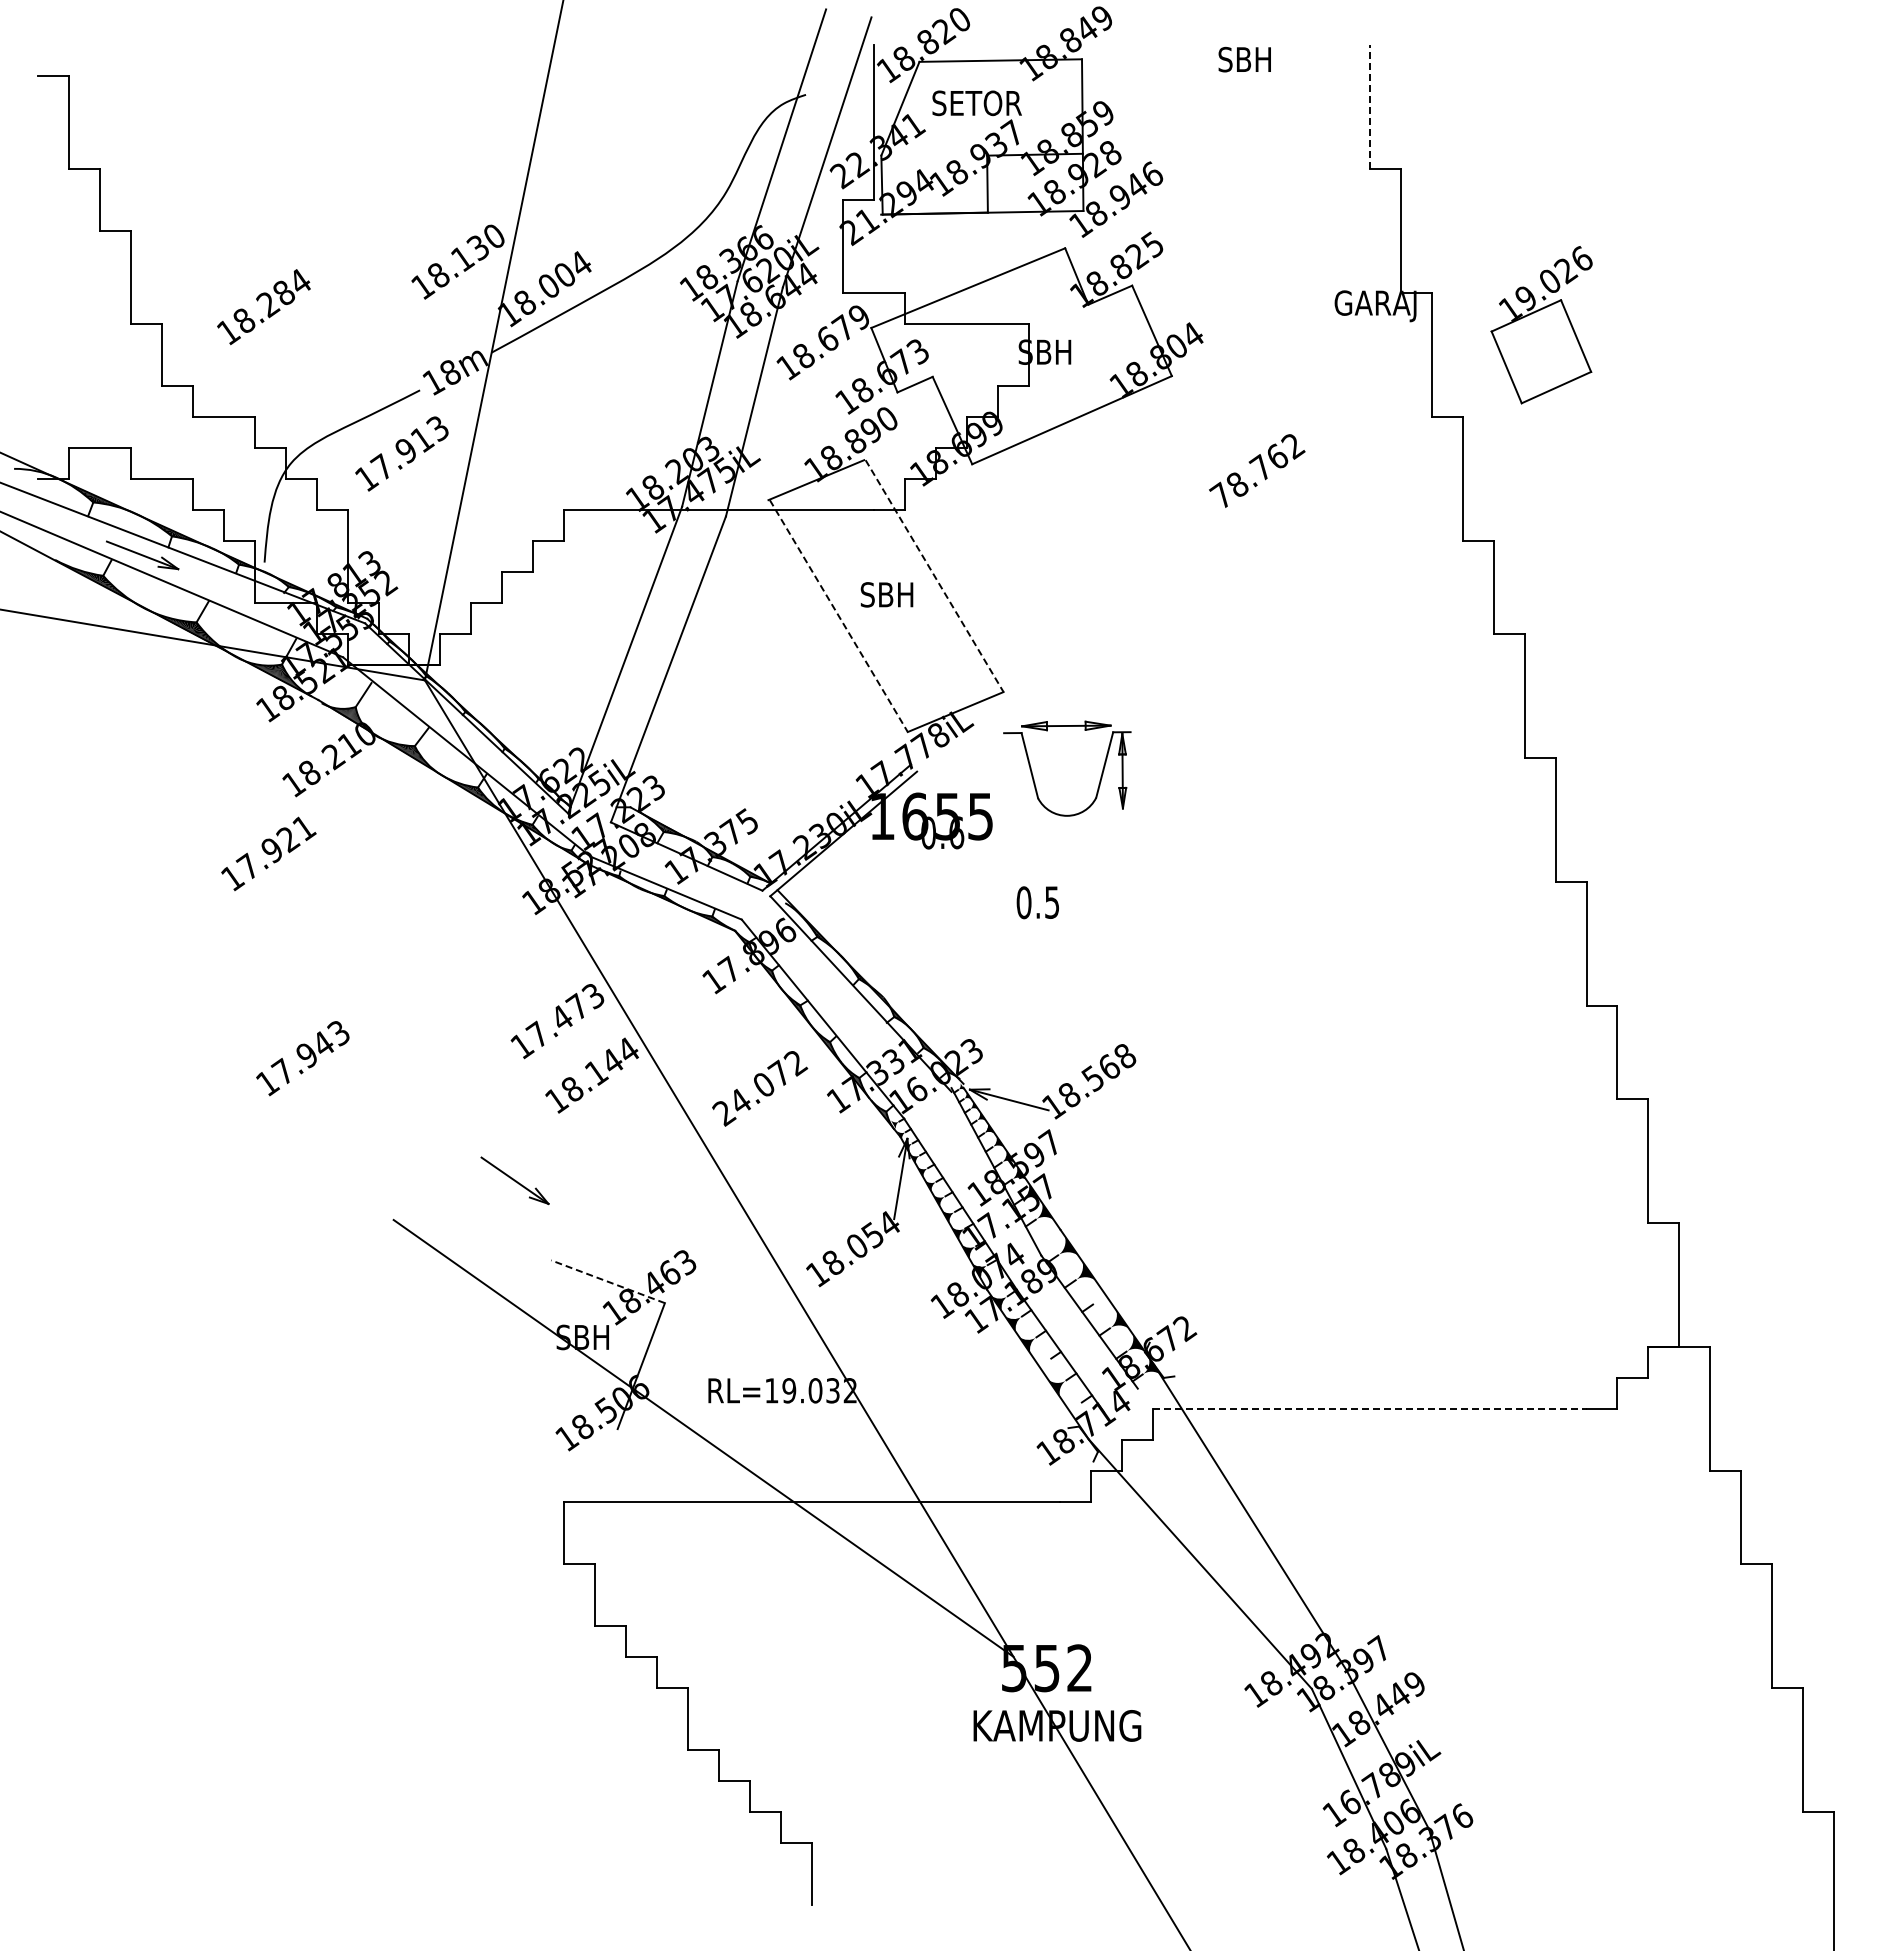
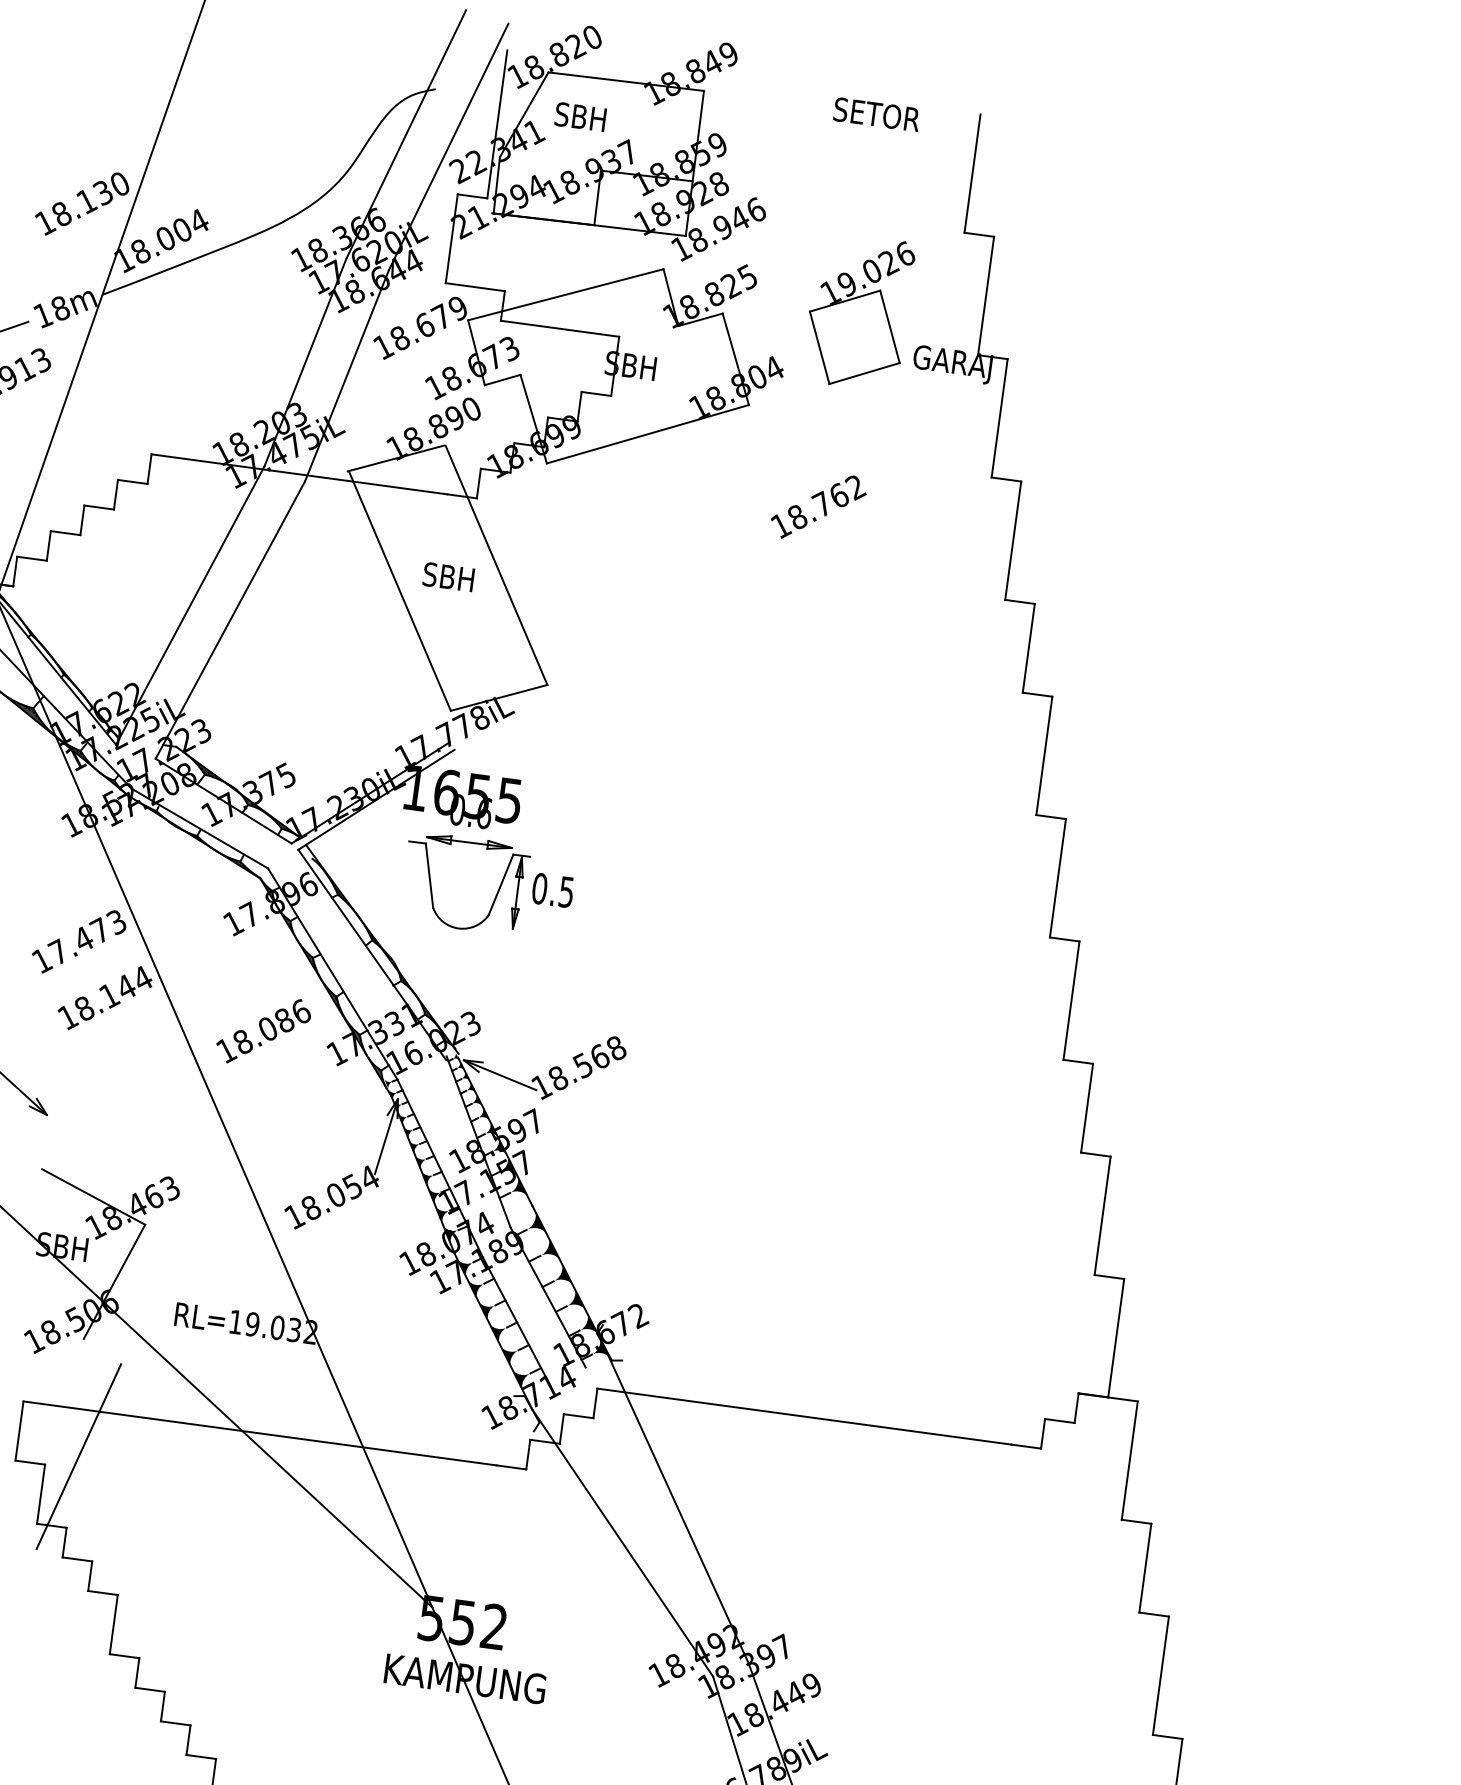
text: (1276, 59) -> (889, 116), SBH -> SETOR
text: (990, 103) -> (610, 121), SETOR -> SBH
line: (1369, 106) -> (972, 173), dashed -> solid
part: (1541, 325) -> (858, 312), moved
text: (1221, 494) -> (781, 524), 78.762 -> 18.762
line: (934, 576) -> (496, 565), dashed -> solid
line: (838, 616) -> (399, 591), dashed -> solid
part: (1100, 776) -> (495, 895), moved
text: (760, 1087) -> (264, 1031), 24.072 -> 18.086
line: (608, 1281) -> (94, 1196), dashed -> solid
fill: (1102, 1295) -> (563, 1273), added
fill: (1042, 1366) -> (497, 1333), added
line: (1369, 1408) -> (804, 1416), dashed -> solid
fill: (1072, 1410) -> (520, 1379), added
line: (628, 1550) -> (78, 1456), added

